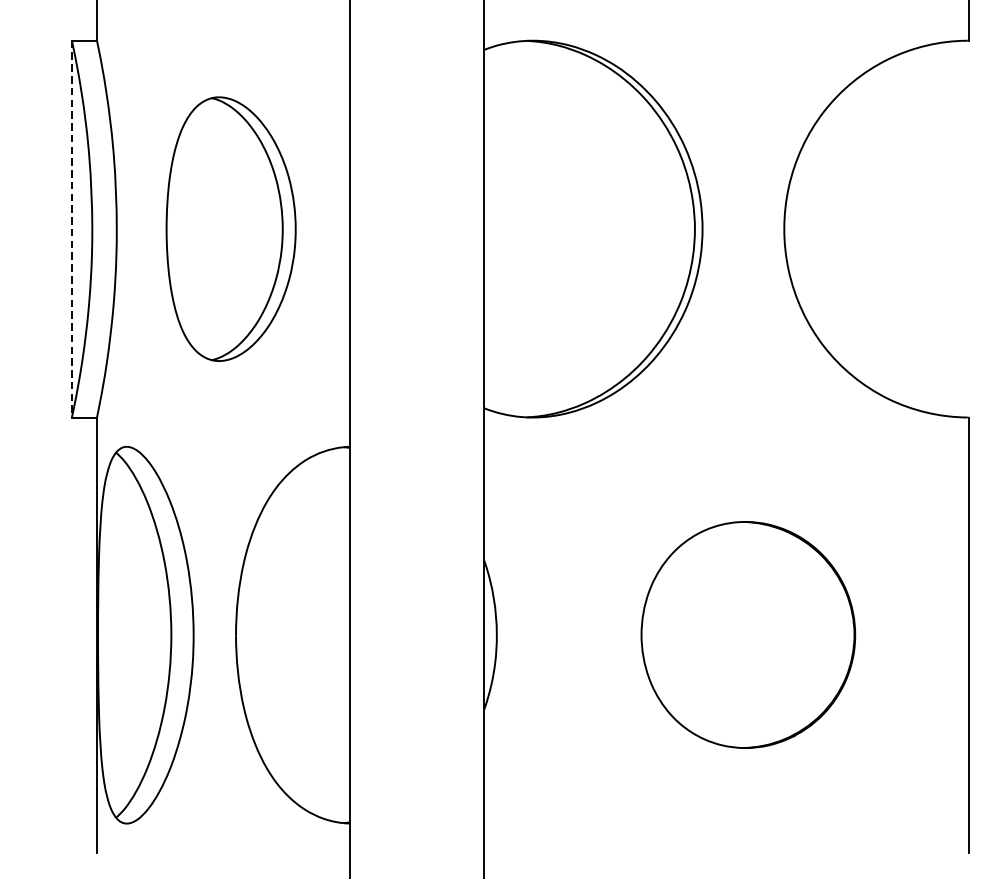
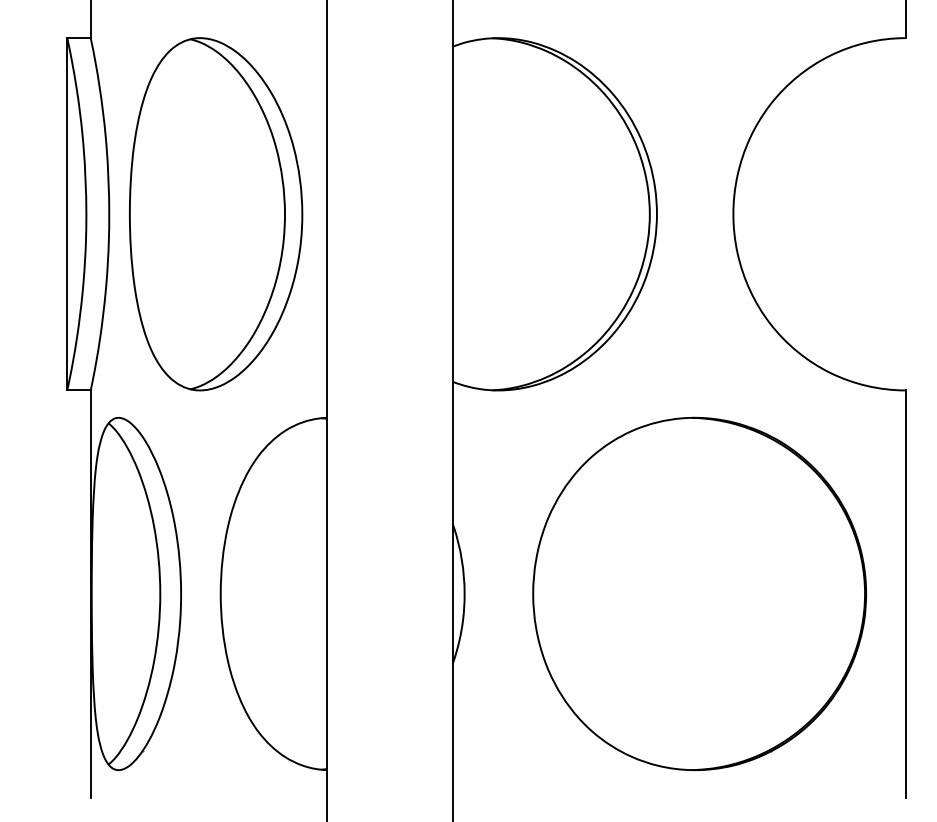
line: (72, 229) -> (67, 214), dashed -> solid
part: (231, 229) -> (216, 214), size x1.43
part: (748, 634) -> (699, 593), size x1.67

